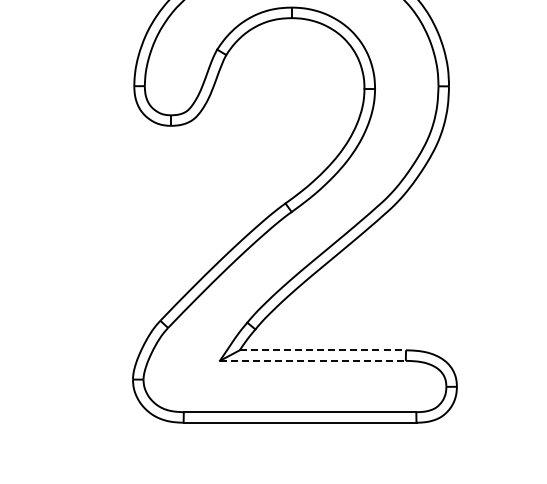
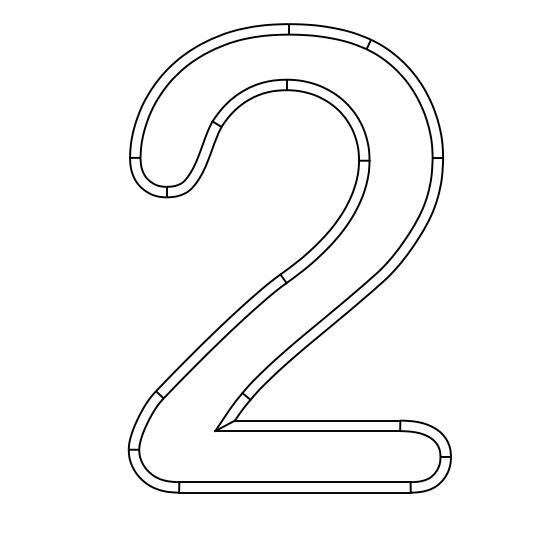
line: (322, 350) -> (317, 420), dashed -> solid
line: (313, 361) -> (308, 431), dashed -> solid

